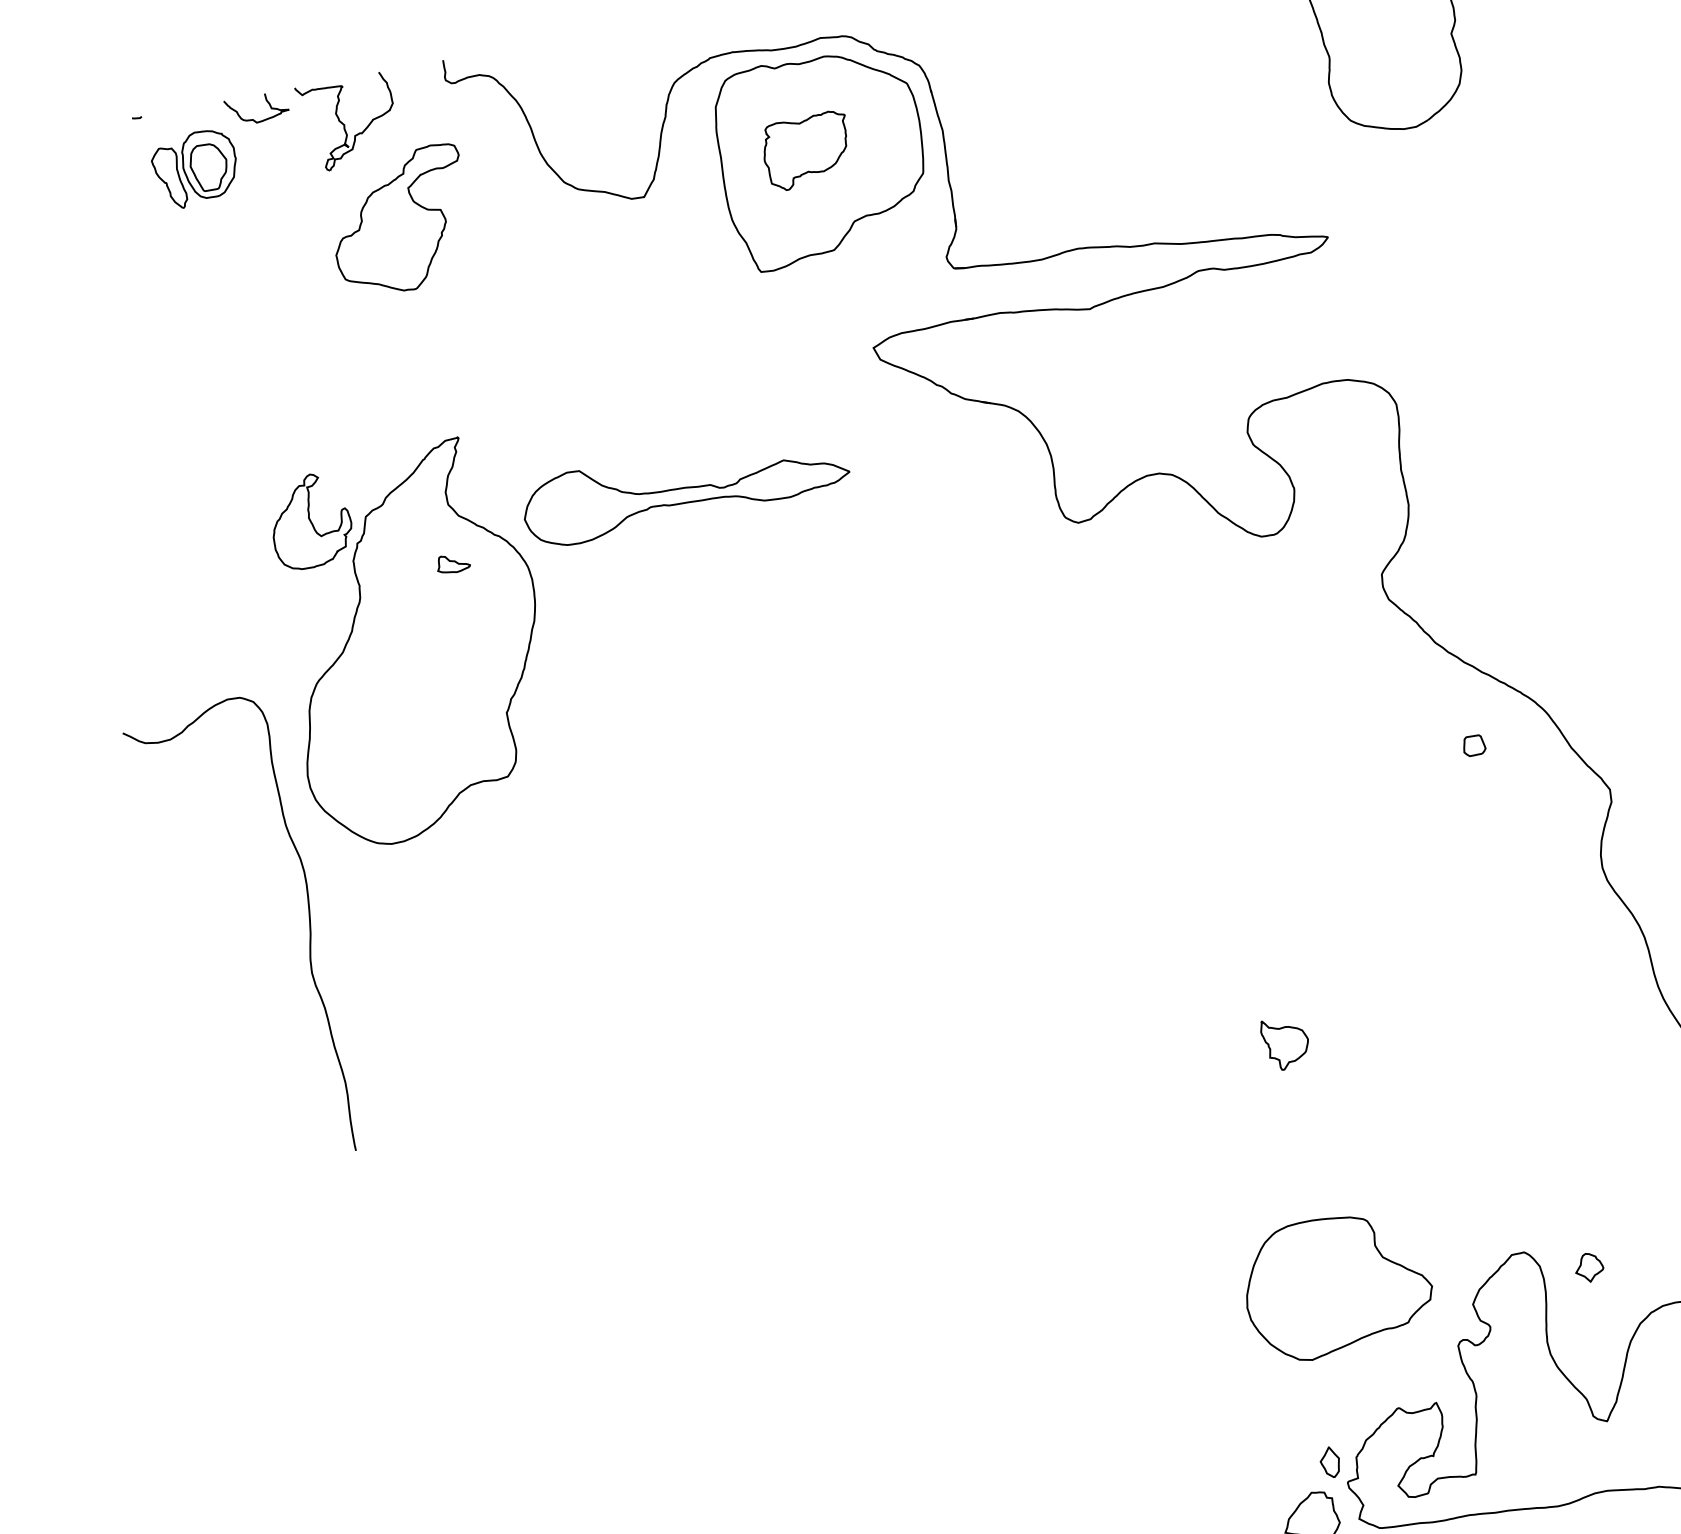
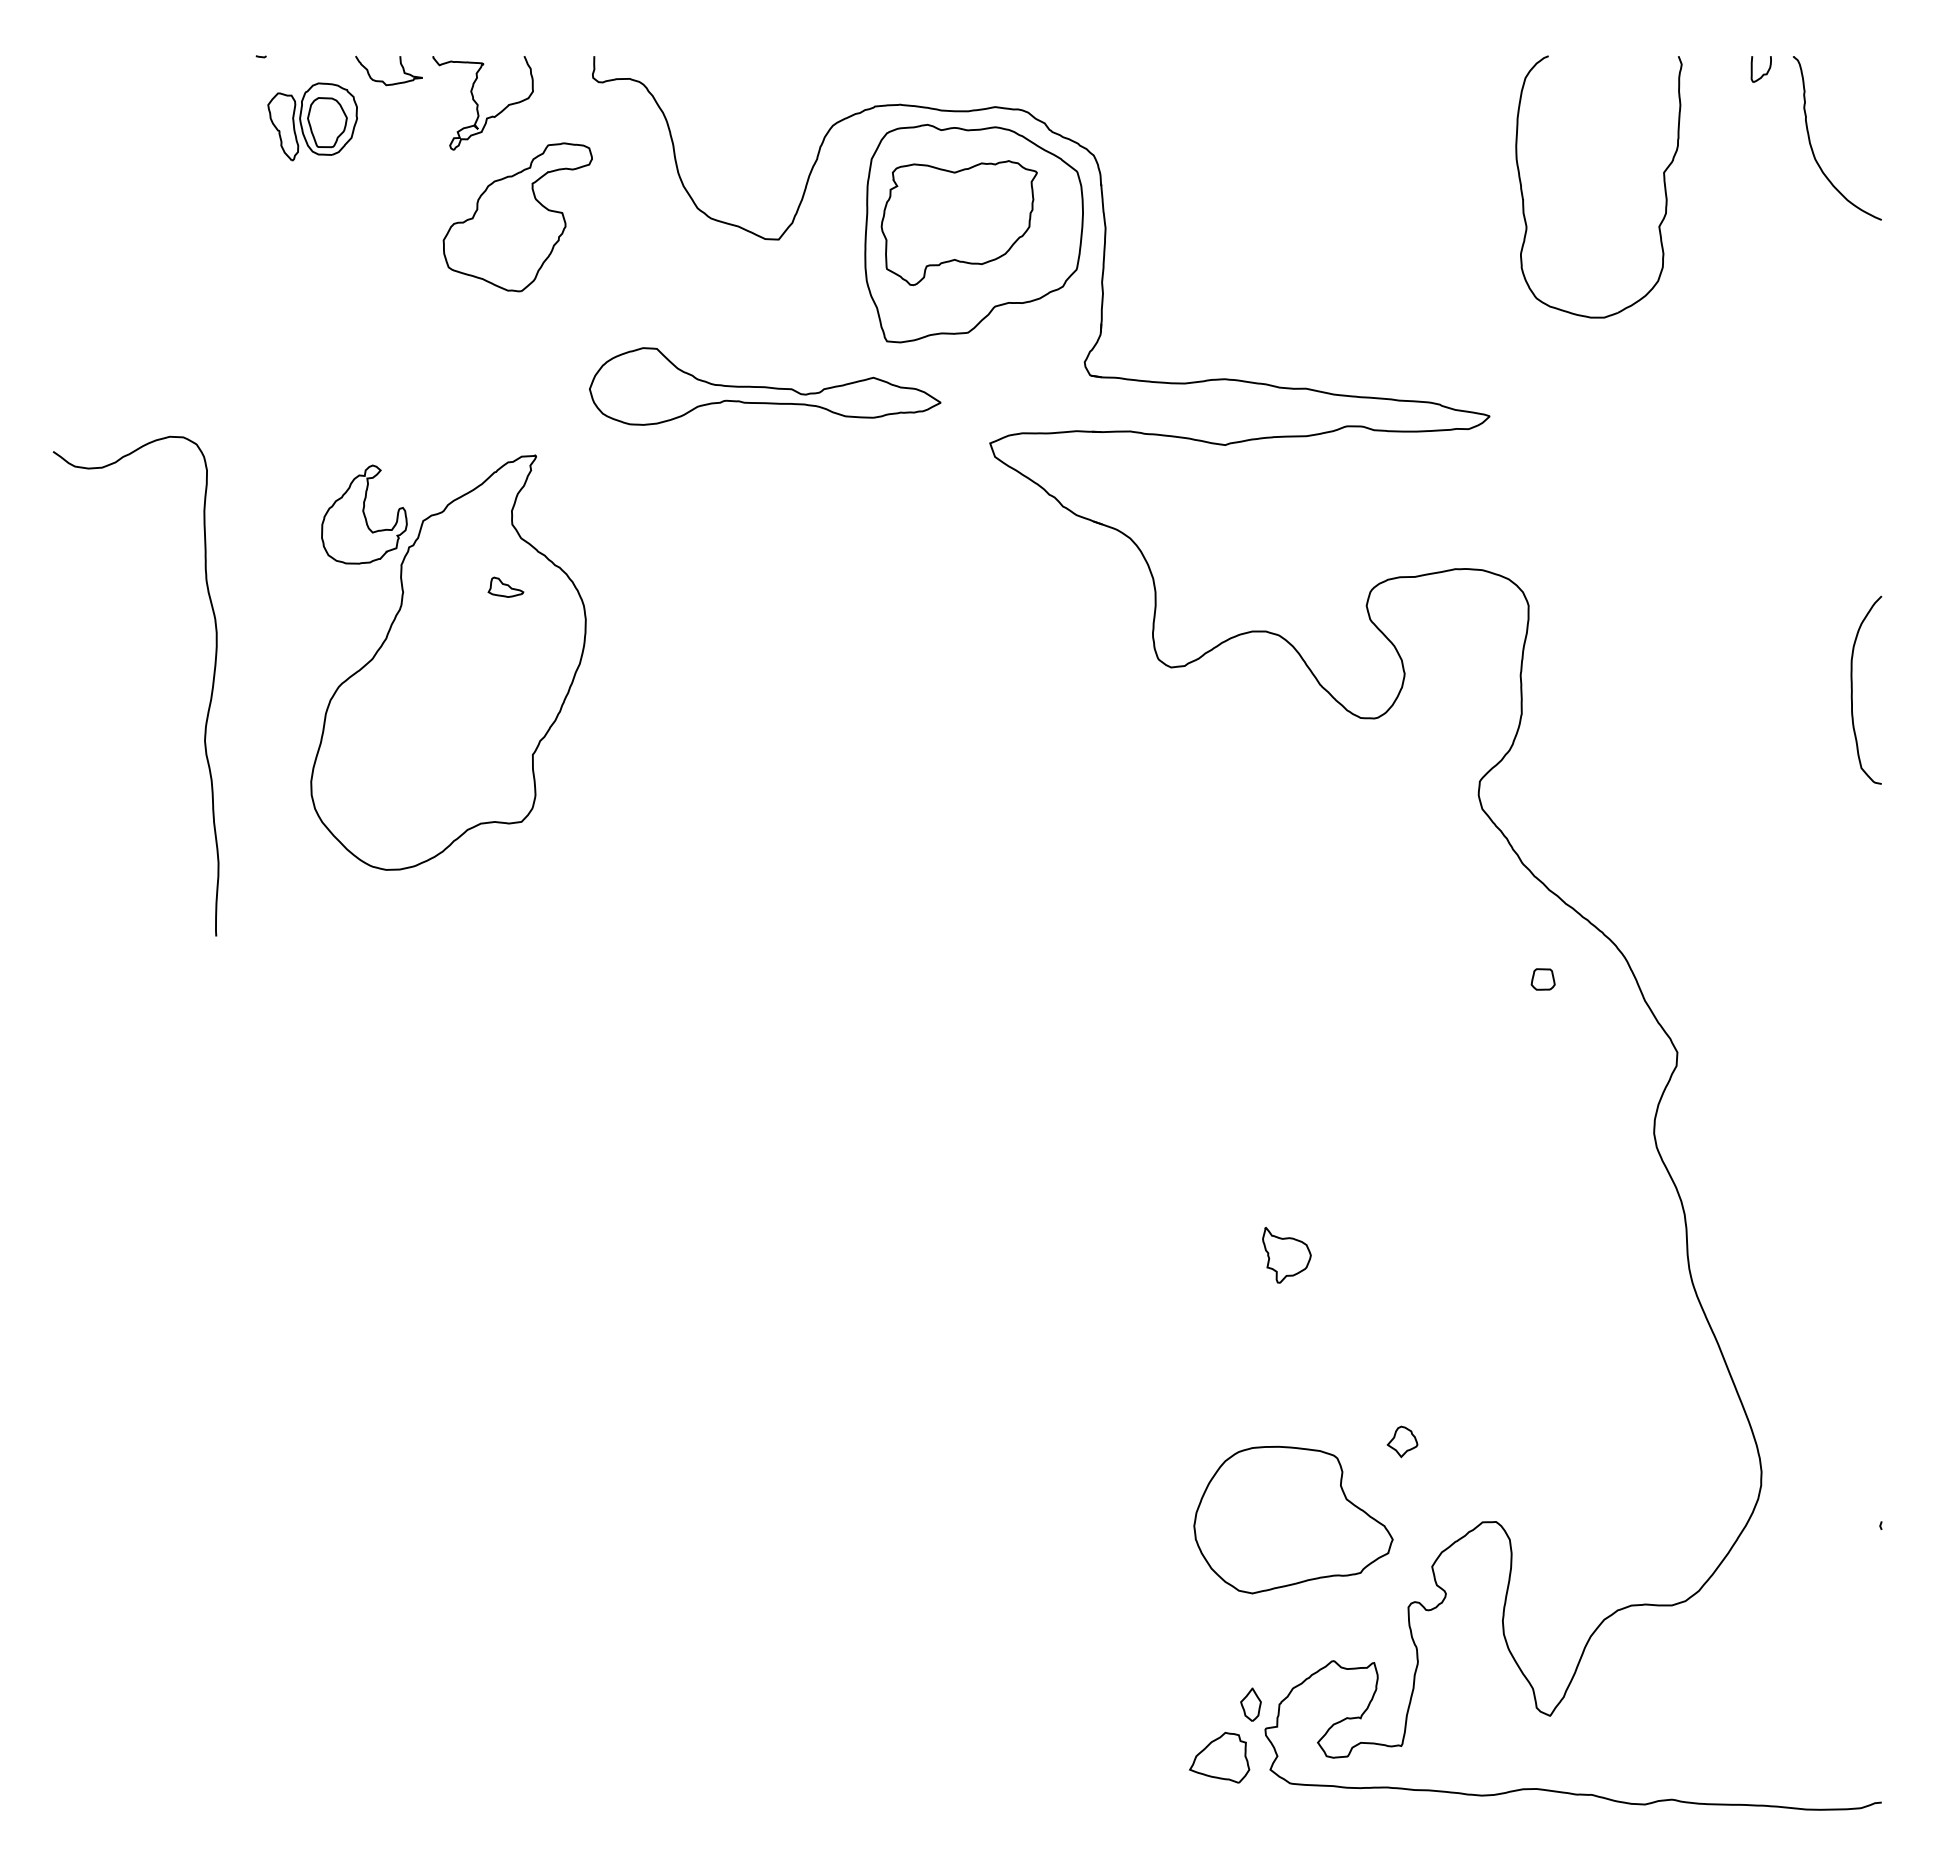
part: (806, 151) -> (958, 223), size x1.67
part: (685, 486) -> (765, 386), moved
curve: (309, 930) -> (210, 695), moved
part: (1589, 1267) -> (1402, 1441), moved

